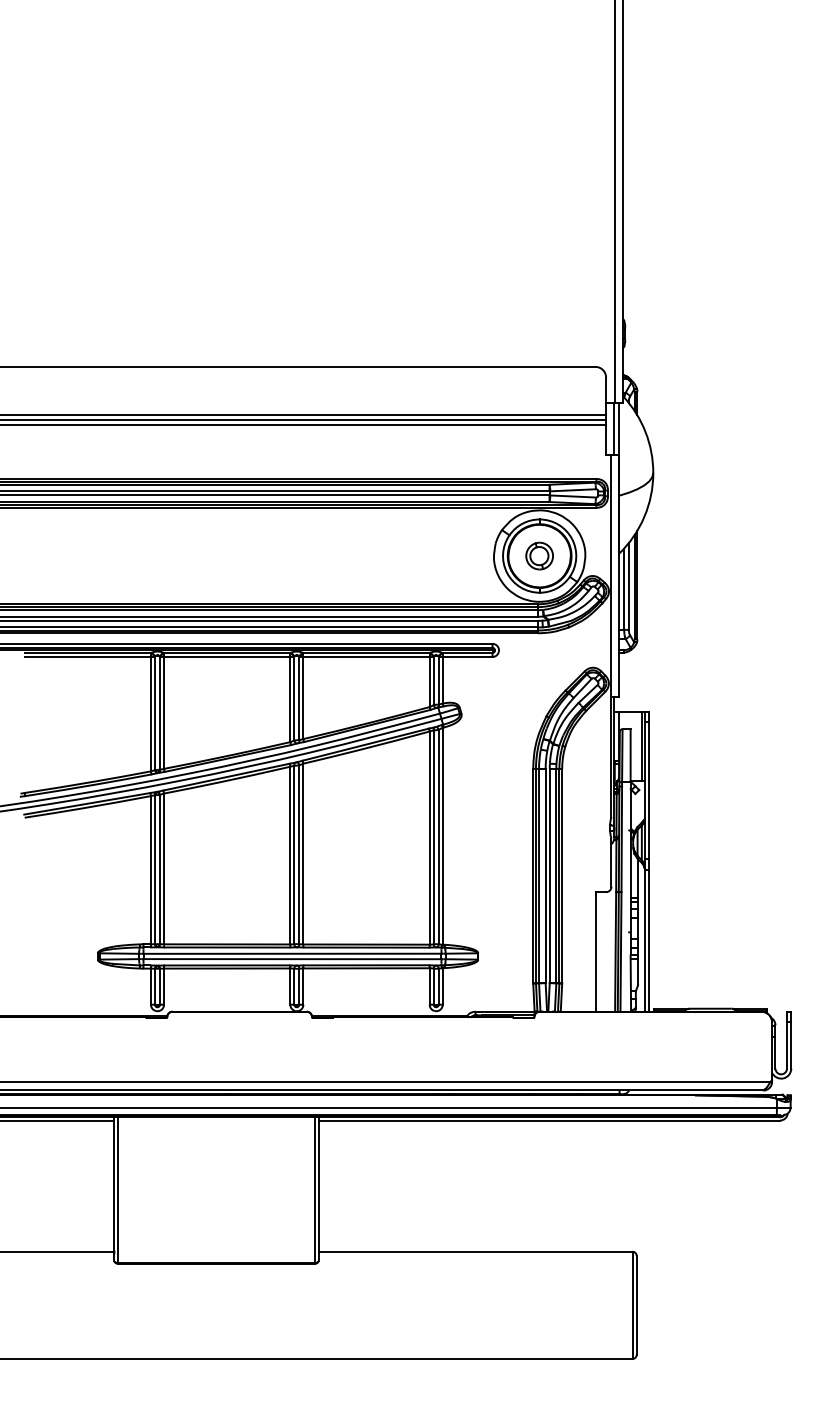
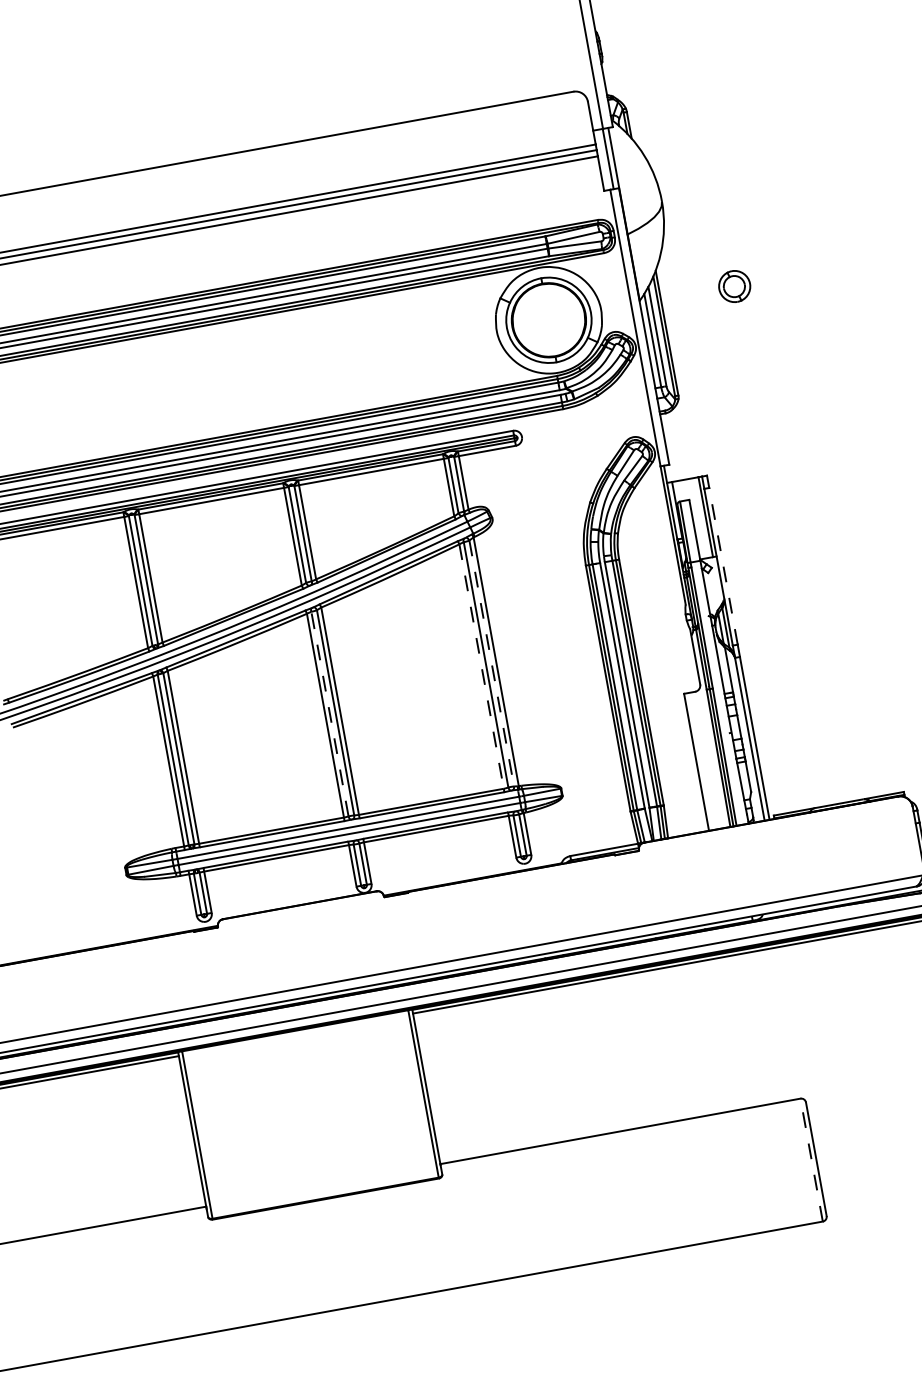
part: (539, 555) -> (734, 285), moved
line: (649, 790) -> (723, 566), solid -> dashed
line: (438, 837) -> (491, 664), solid -> dashed
line: (429, 838) -> (481, 667), solid -> dashed
line: (294, 854) -> (329, 713), solid -> dashed
line: (632, 1305) -> (811, 1160), solid -> dashed

